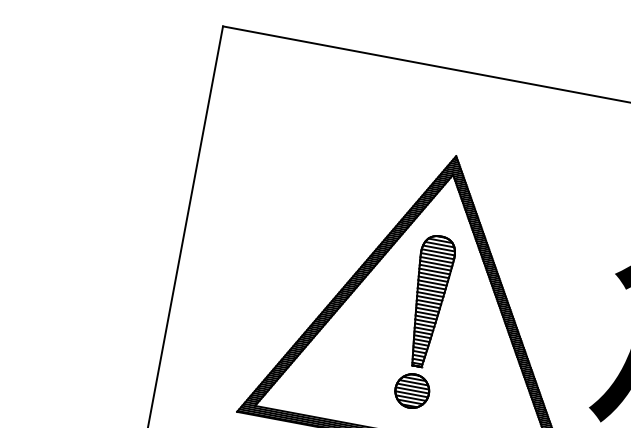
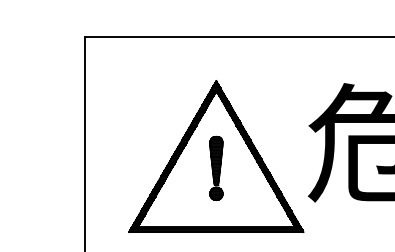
part: (425, 322) -> (216, 168), size x0.7

